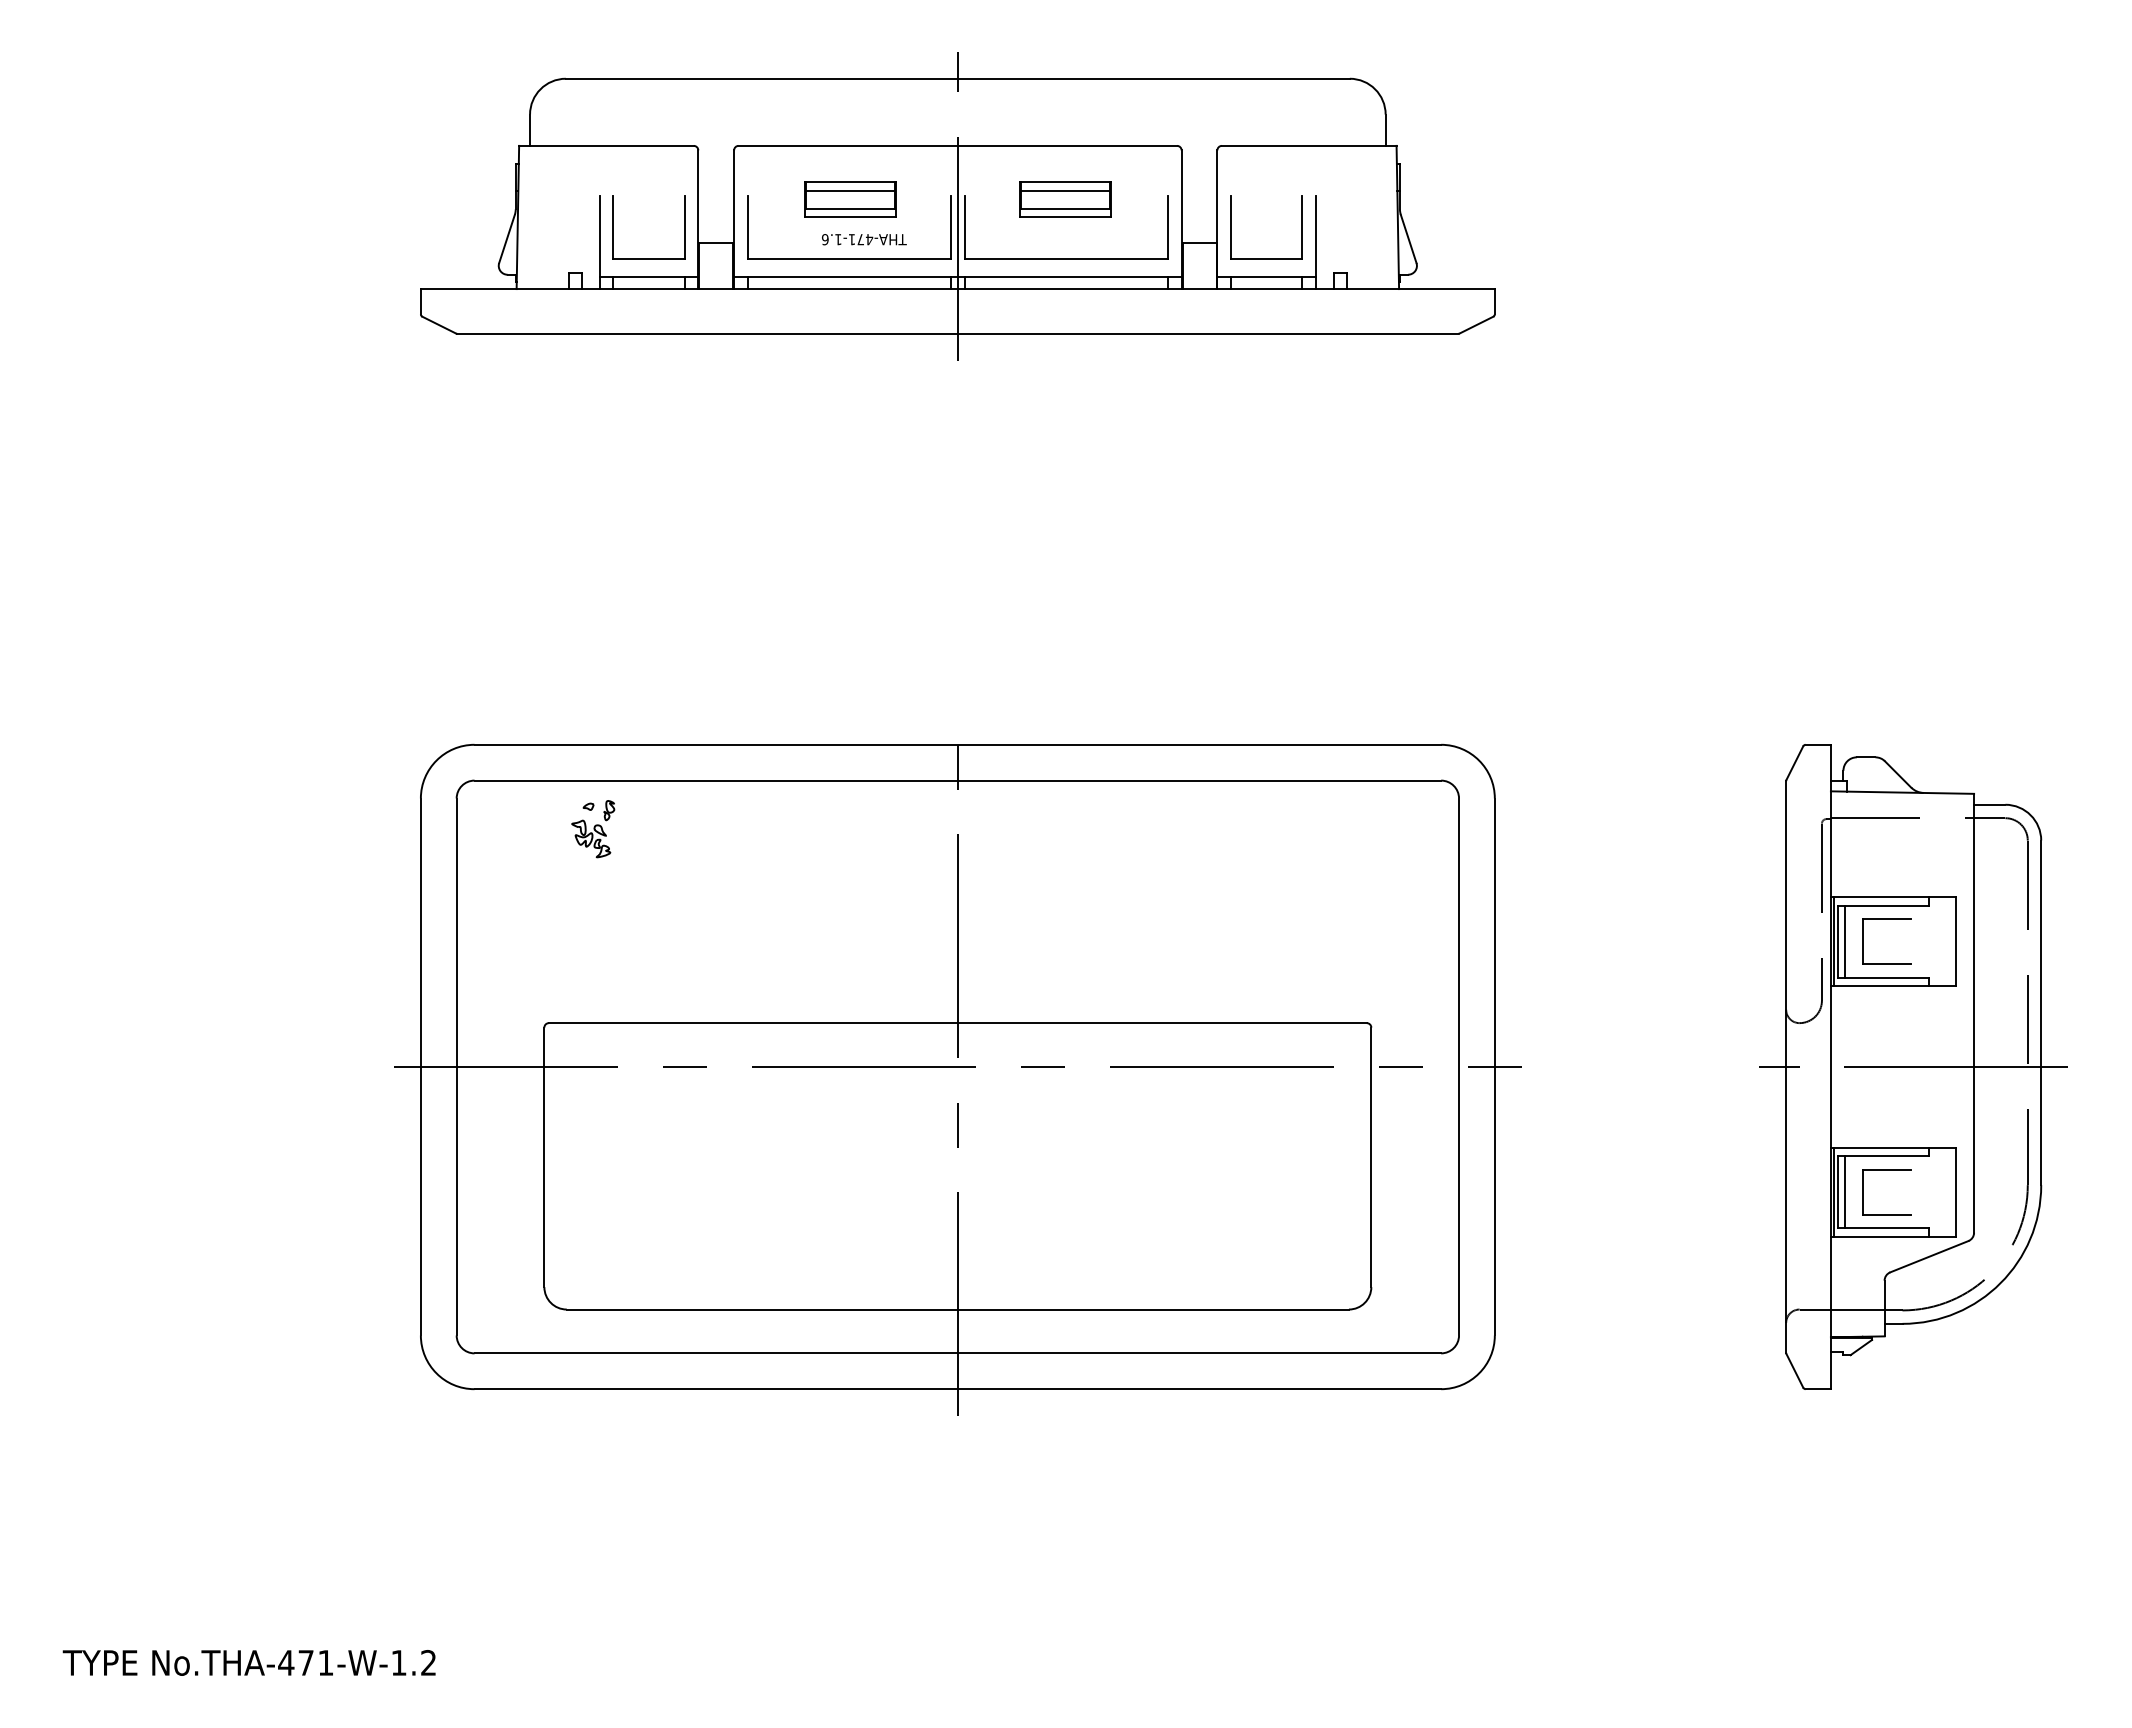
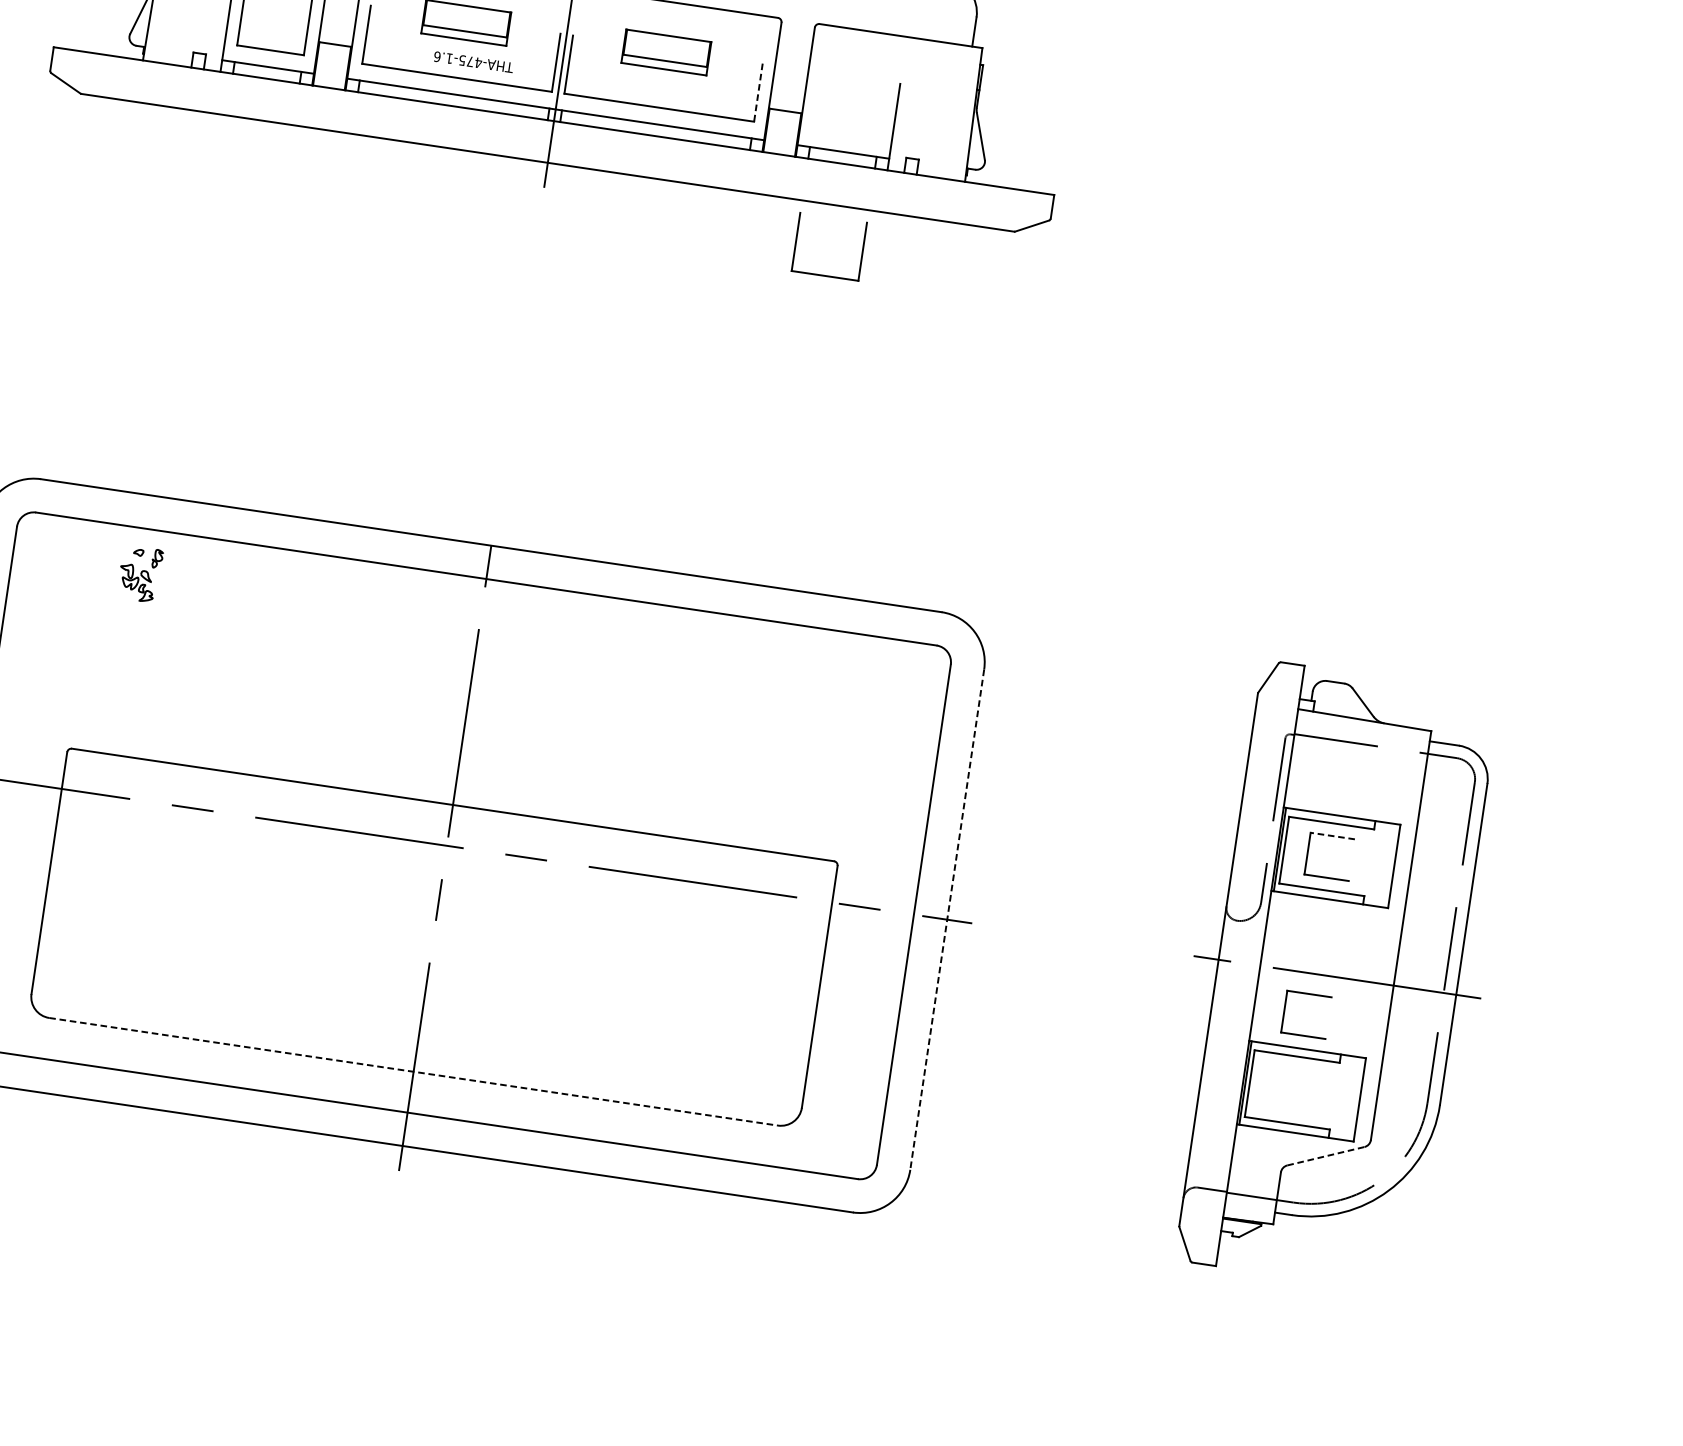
line: (850, 190) -> (467, 14), removed
line: (1065, 190) -> (667, 44), removed
line: (1168, 227) -> (758, 92), solid -> dashed
text: (852, 239) -> (462, 60), THA-471-1.6 -> THA-475-1.6
part: (1266, 258) -> (824, 275), moved
line: (1886, 919) -> (1332, 836), solid -> dashed
line: (1845, 941) -> (1291, 851), removed
line: (1494, 1067) -> (946, 920), solid -> dashed
part: (1886, 1170) -> (1309, 994), moved
line: (1845, 1192) -> (1256, 1084), removed
line: (1929, 1256) -> (1326, 1156), solid -> dashed
line: (958, 1309) -> (414, 1071), solid -> dashed

